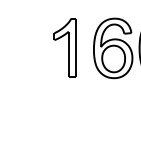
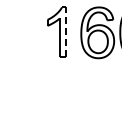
line: (75, 46) -> (65, 31), solid -> dashed

